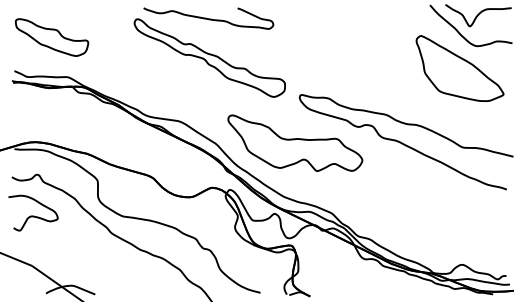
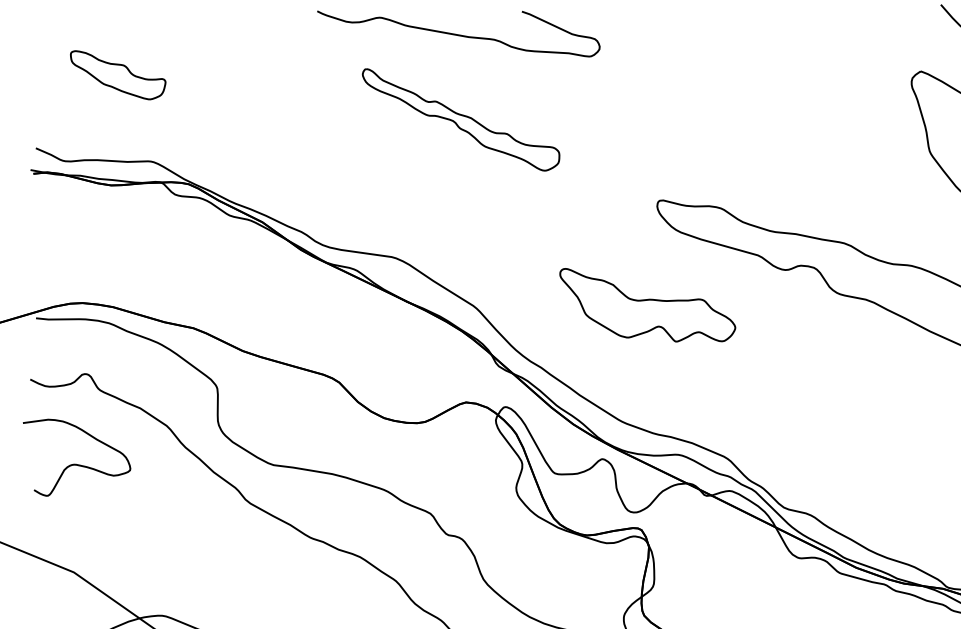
part: (52, 37) -> (118, 75), size x0.6
part: (209, 57) -> (460, 118), size x0.6
part: (295, 142) -> (647, 303), size x0.6

